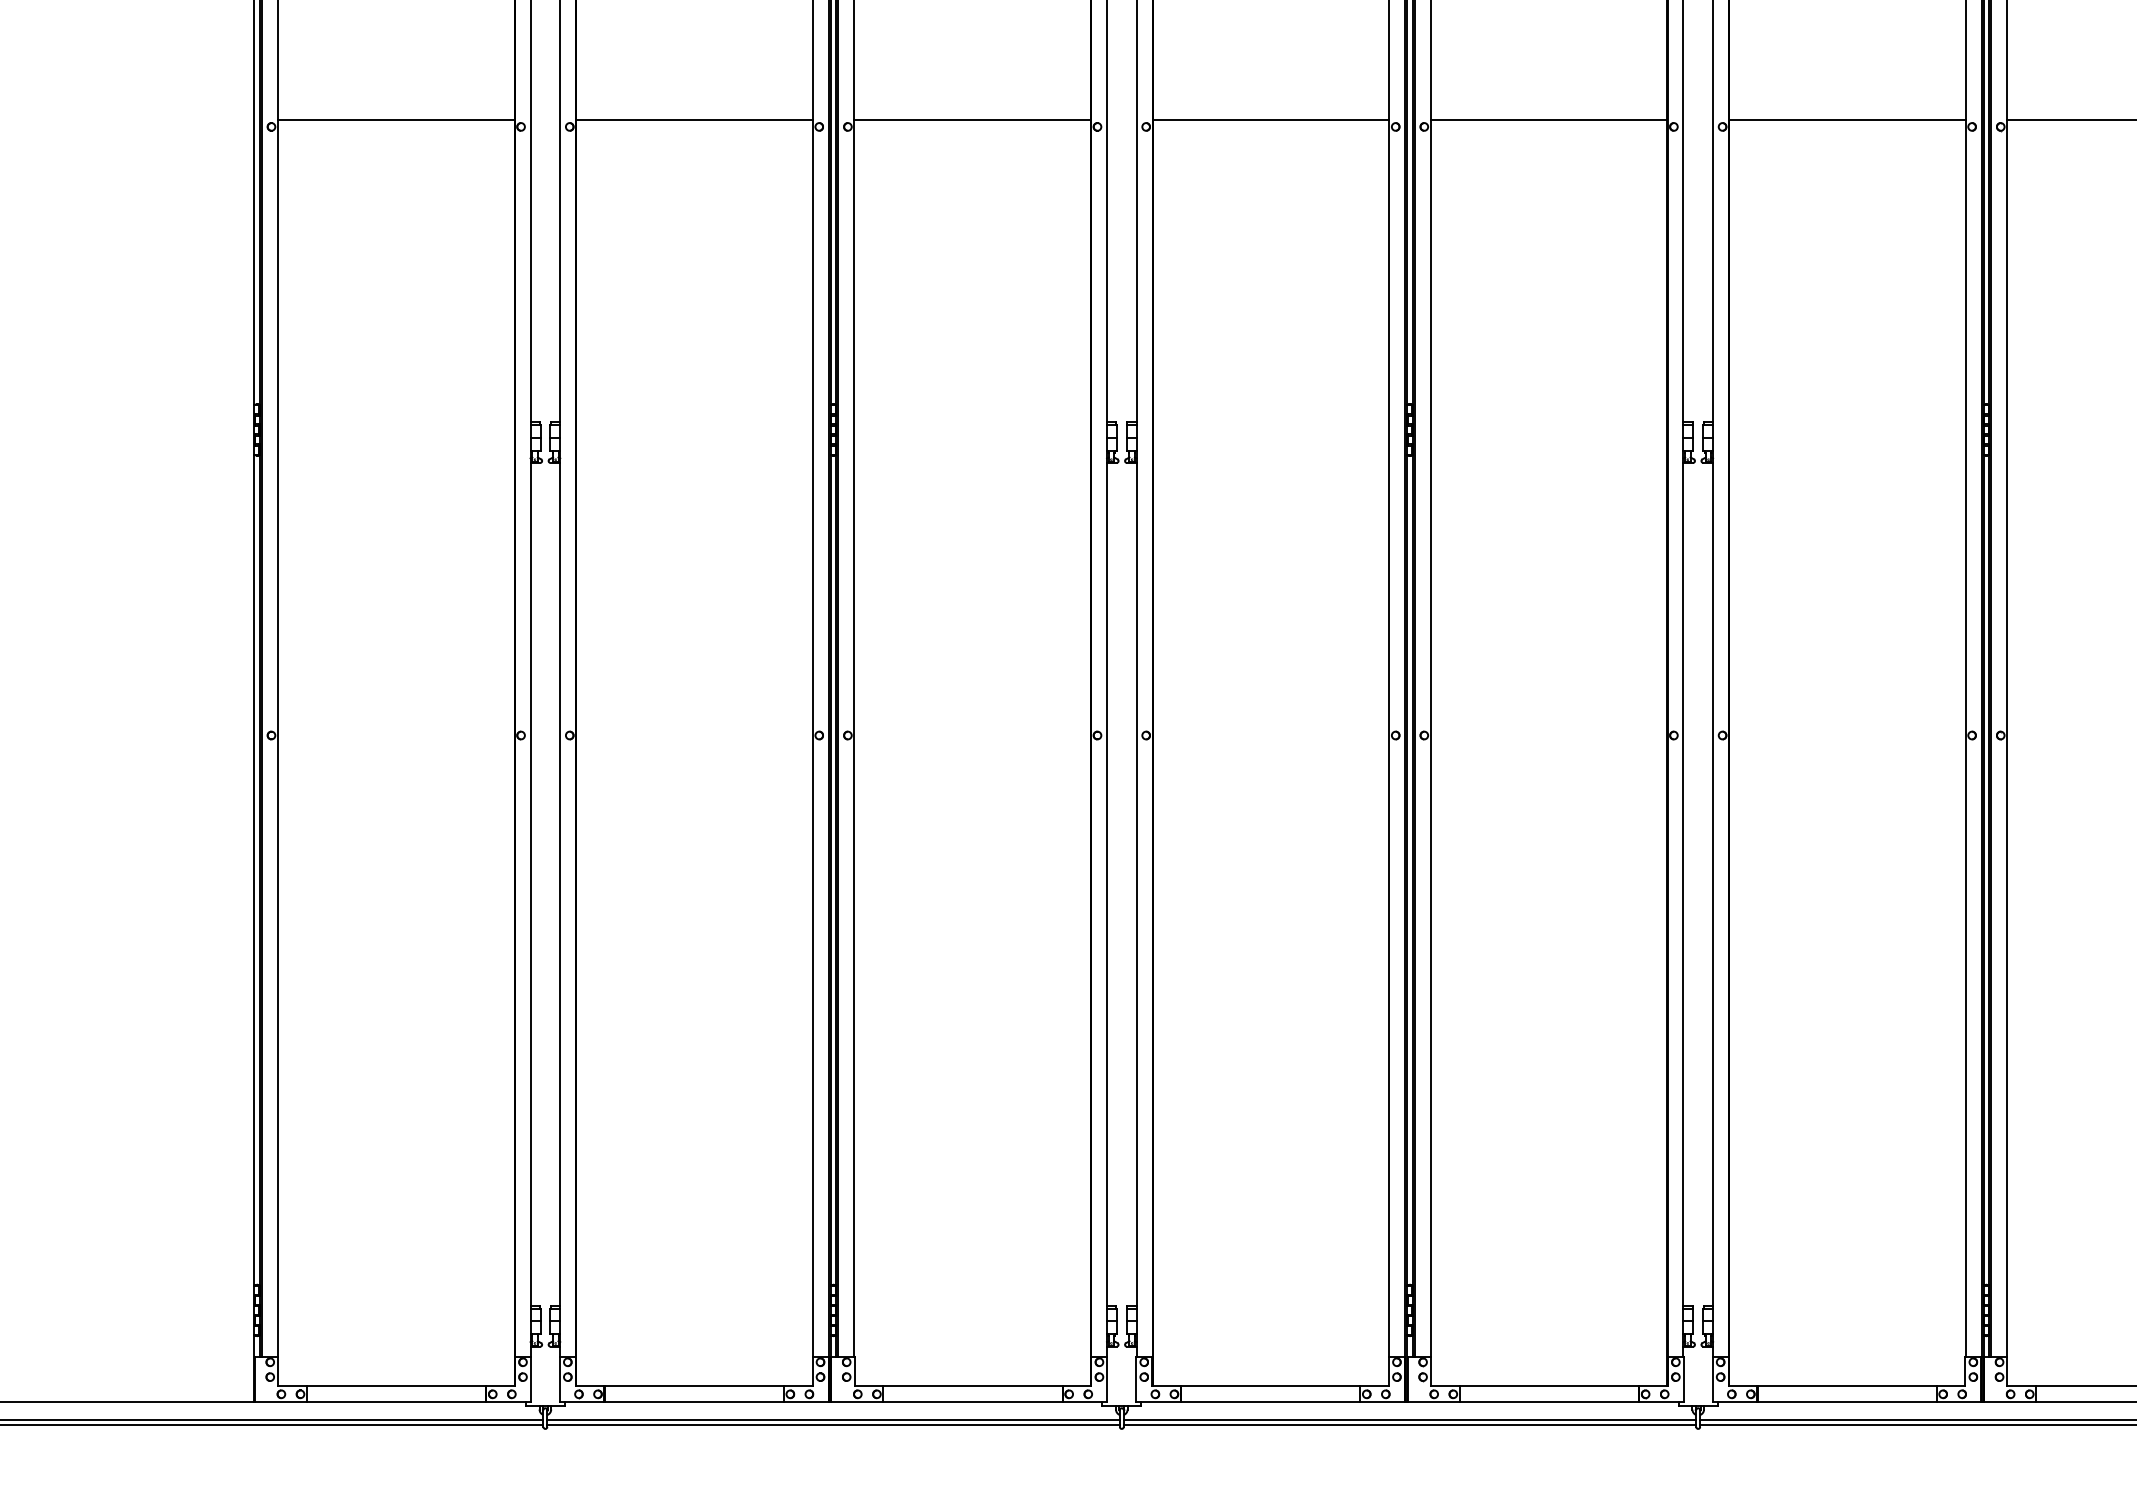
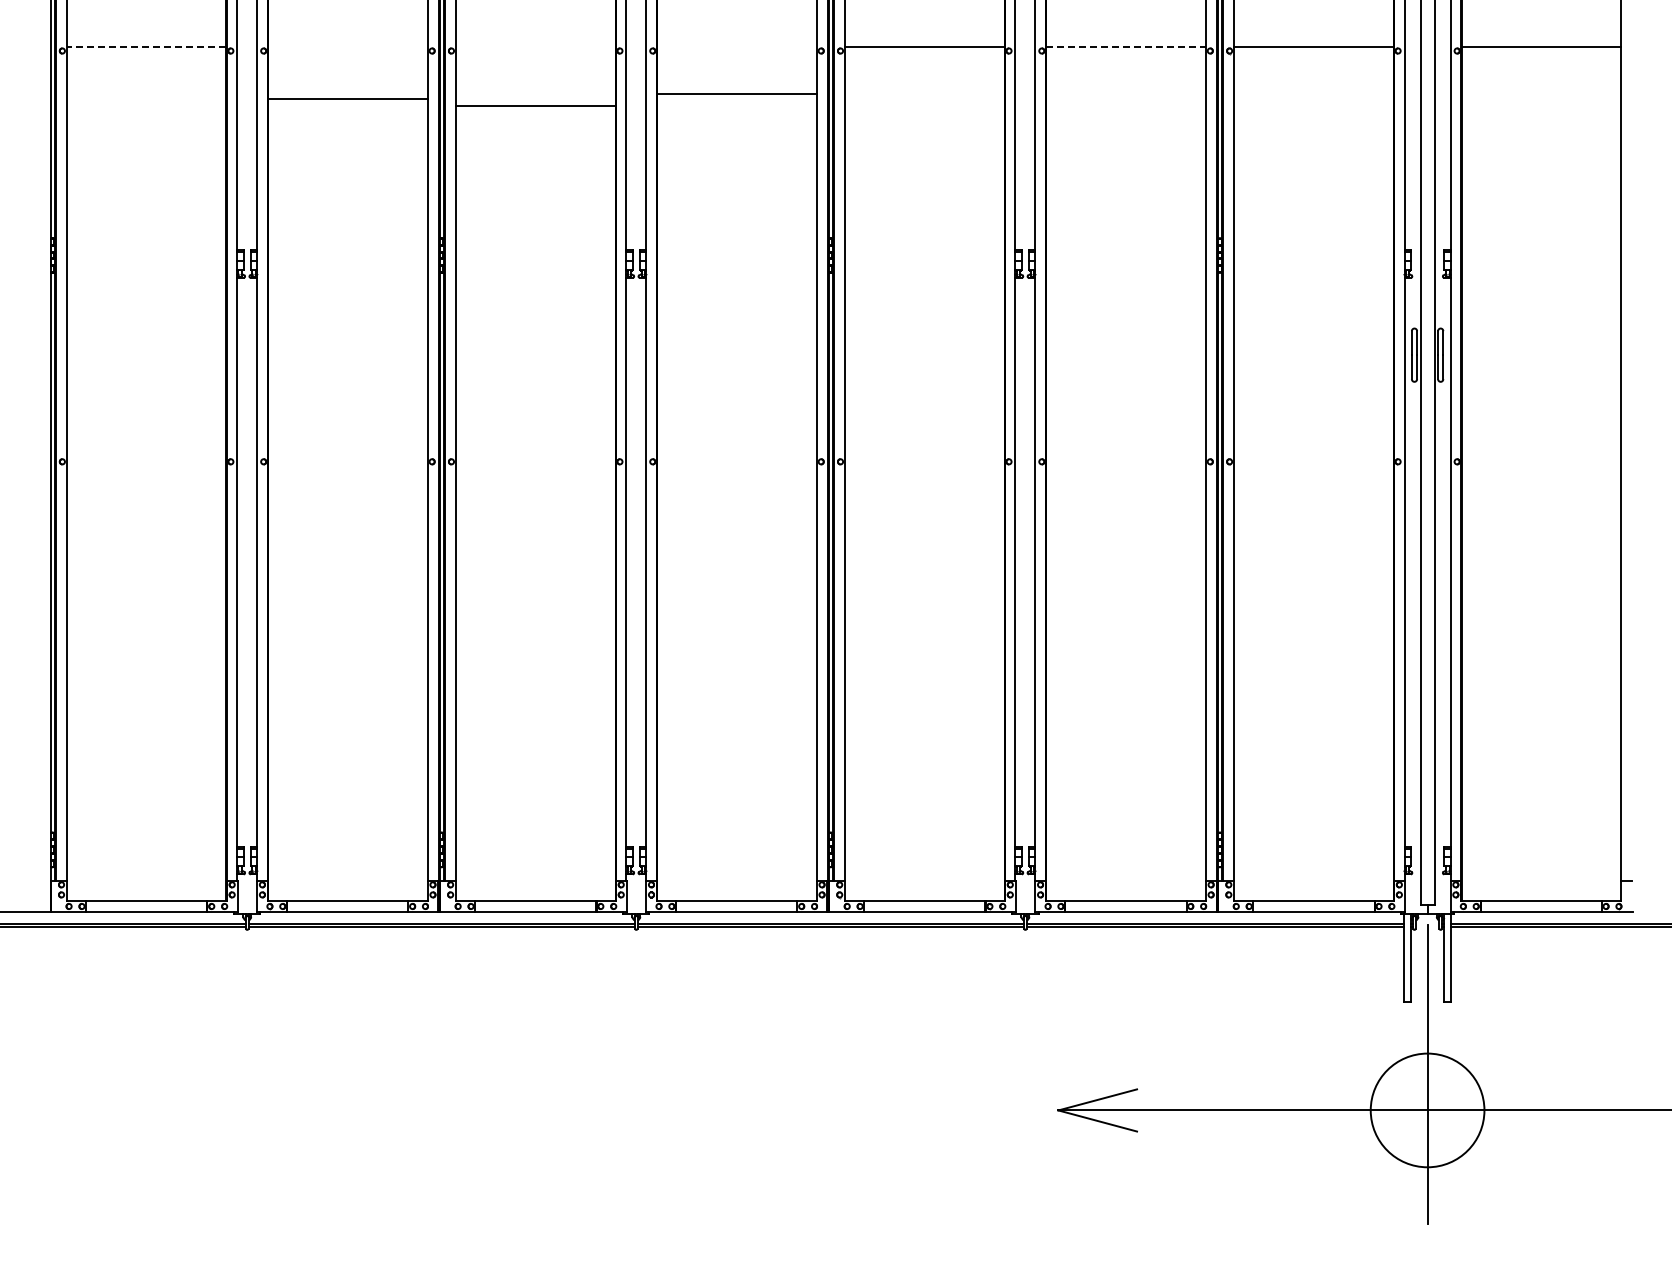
line: (396, 120) -> (146, 46), solid -> dashed
line: (693, 120) -> (347, 98), moved
line: (972, 120) -> (535, 105), moved
line: (1270, 120) -> (736, 93), moved
line: (1847, 120) -> (1126, 46), solid -> dashed

